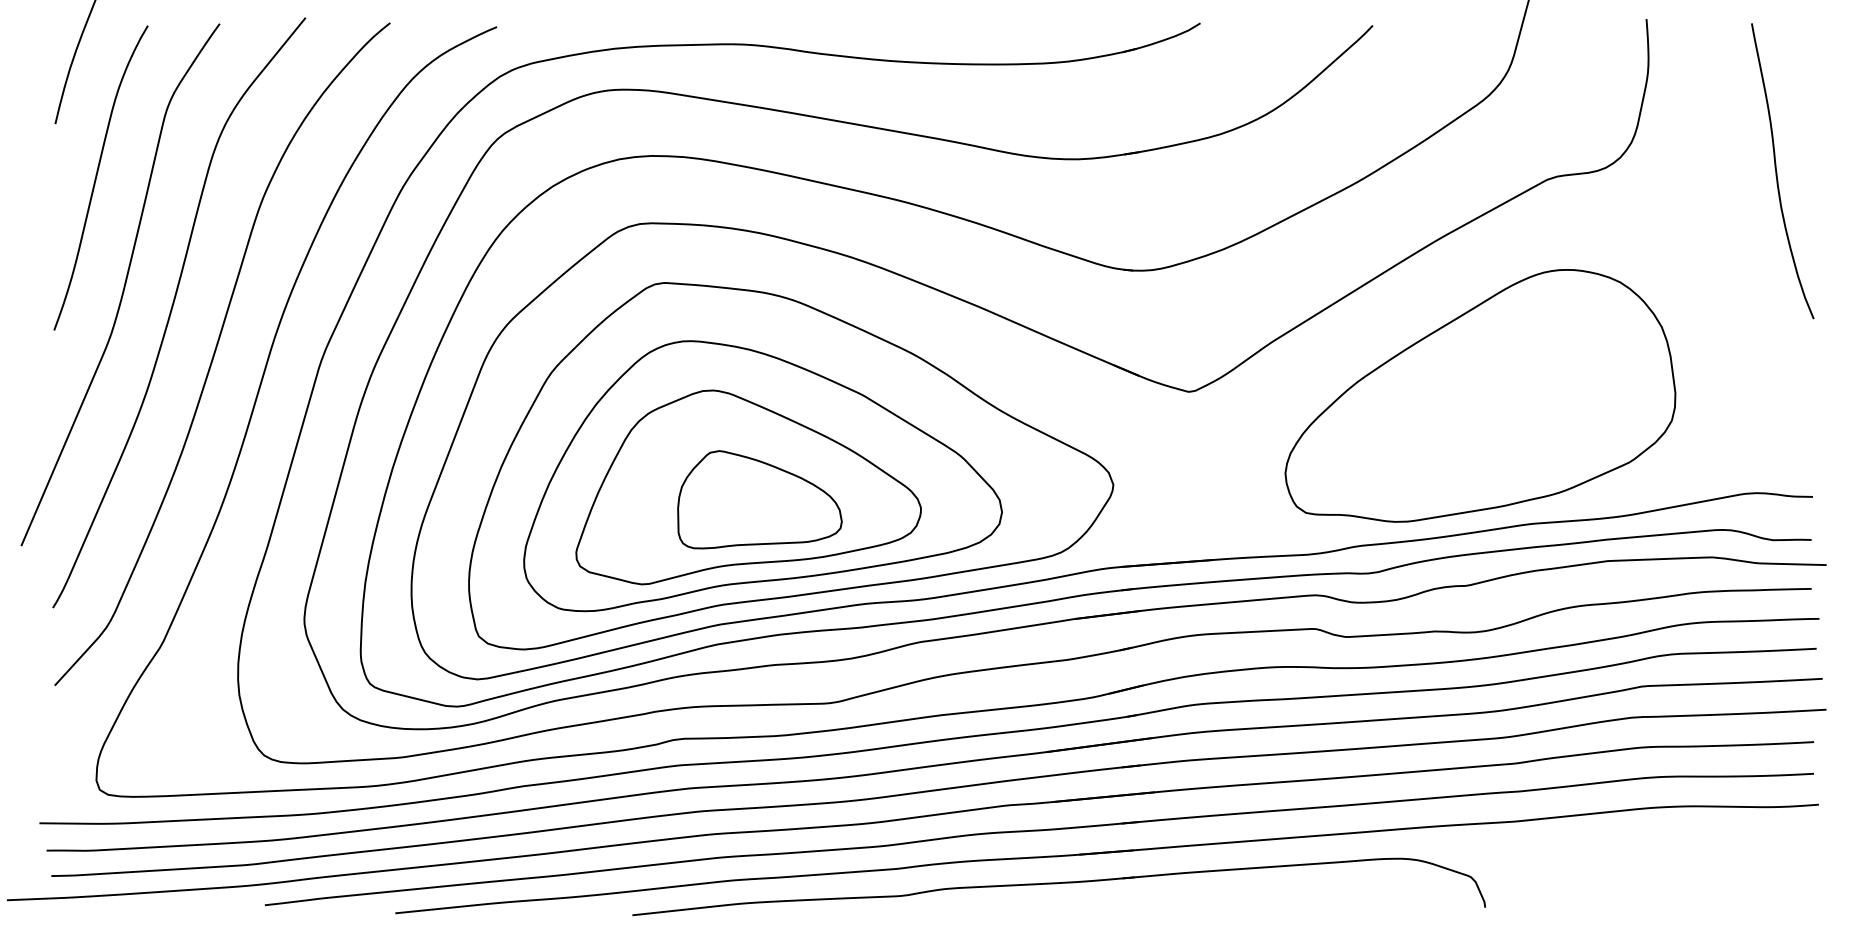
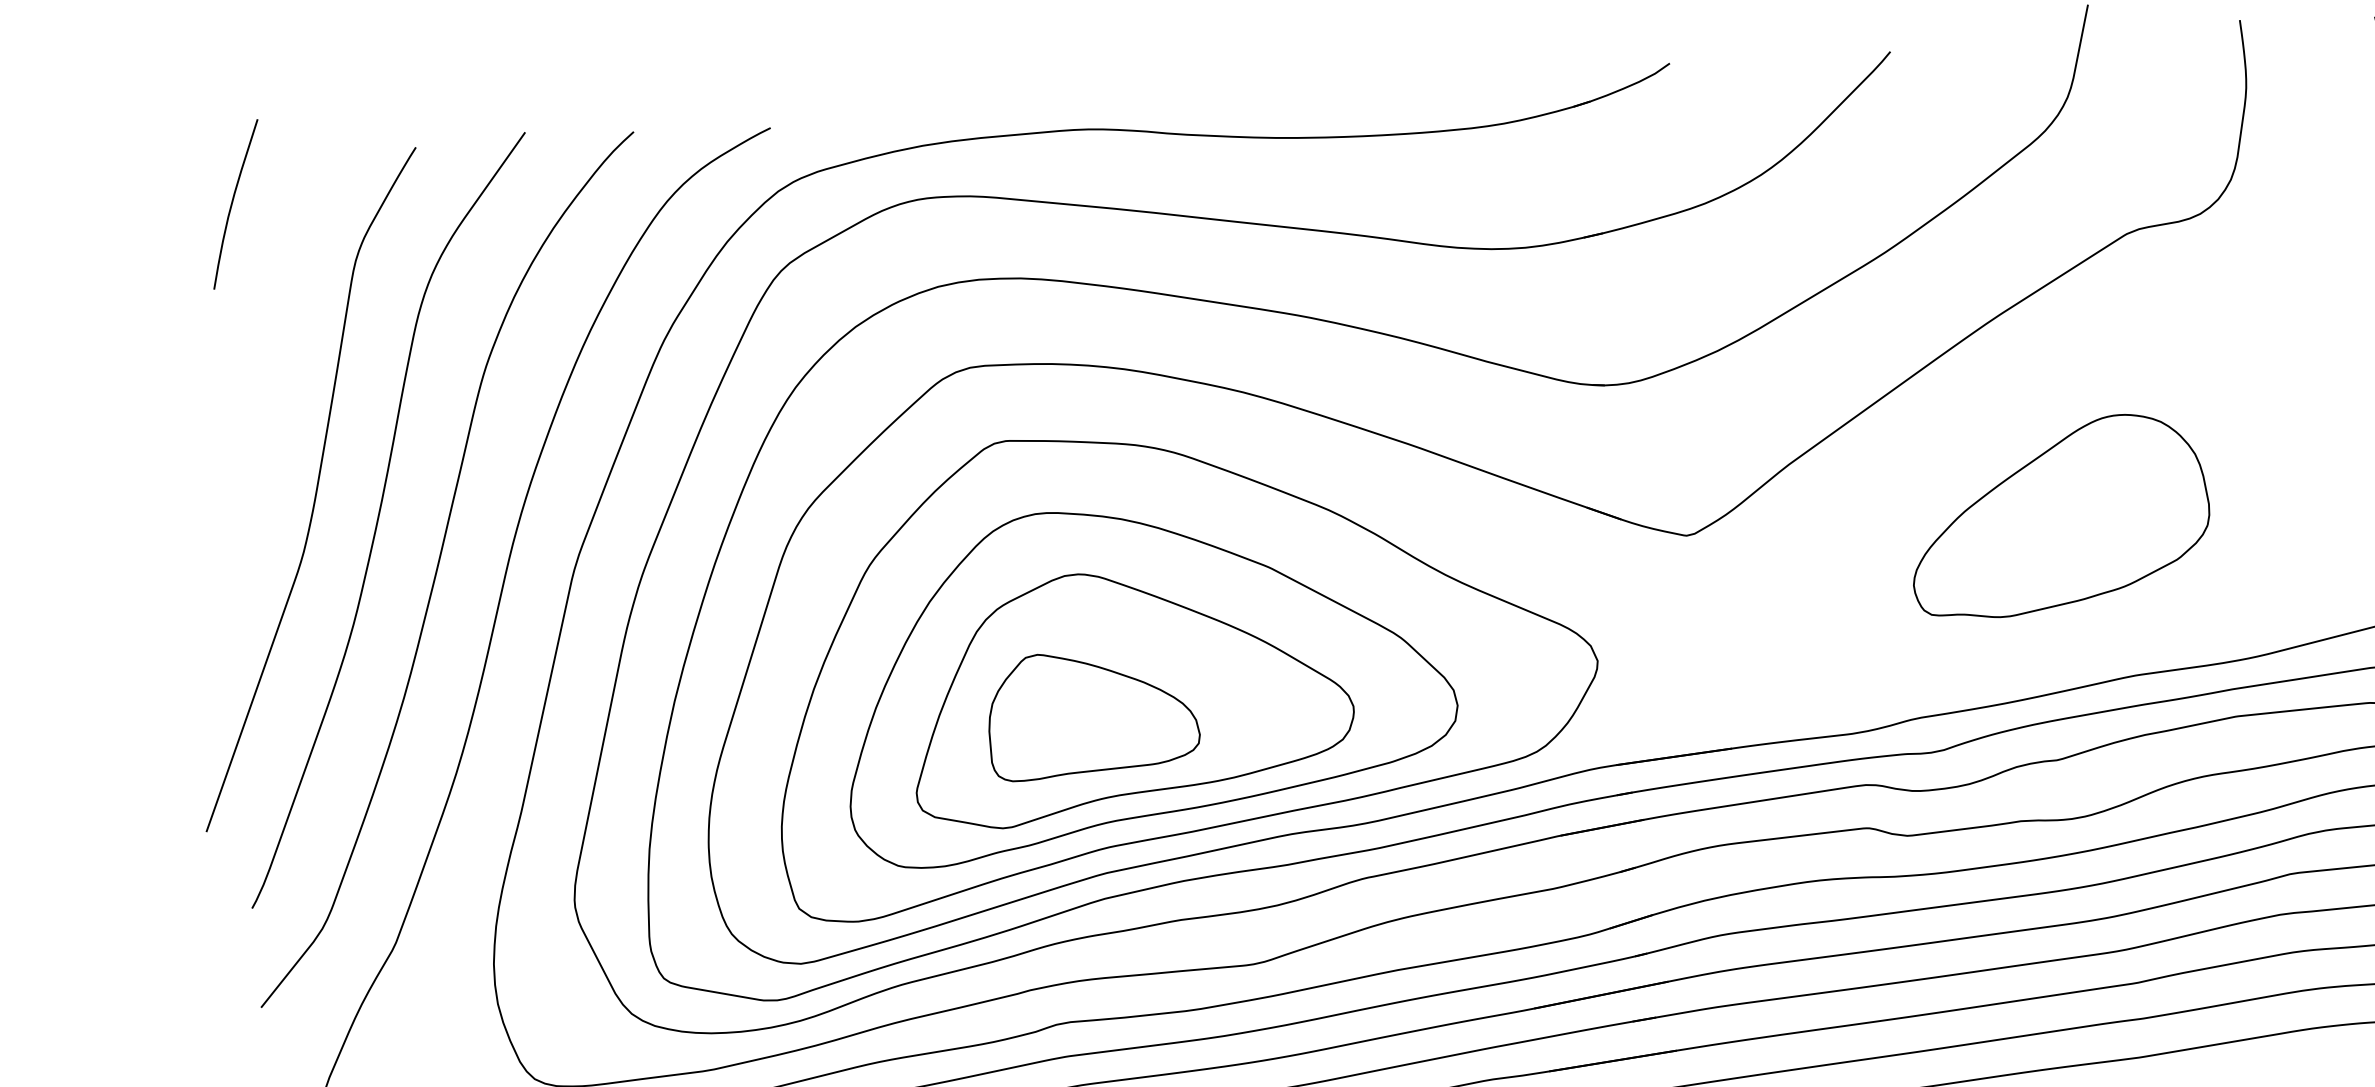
curve: (97, 176) -> (272, 353), removed
part: (1480, 395) -> (2059, 515), size x0.6
part: (759, 499) -> (1092, 713), moved

